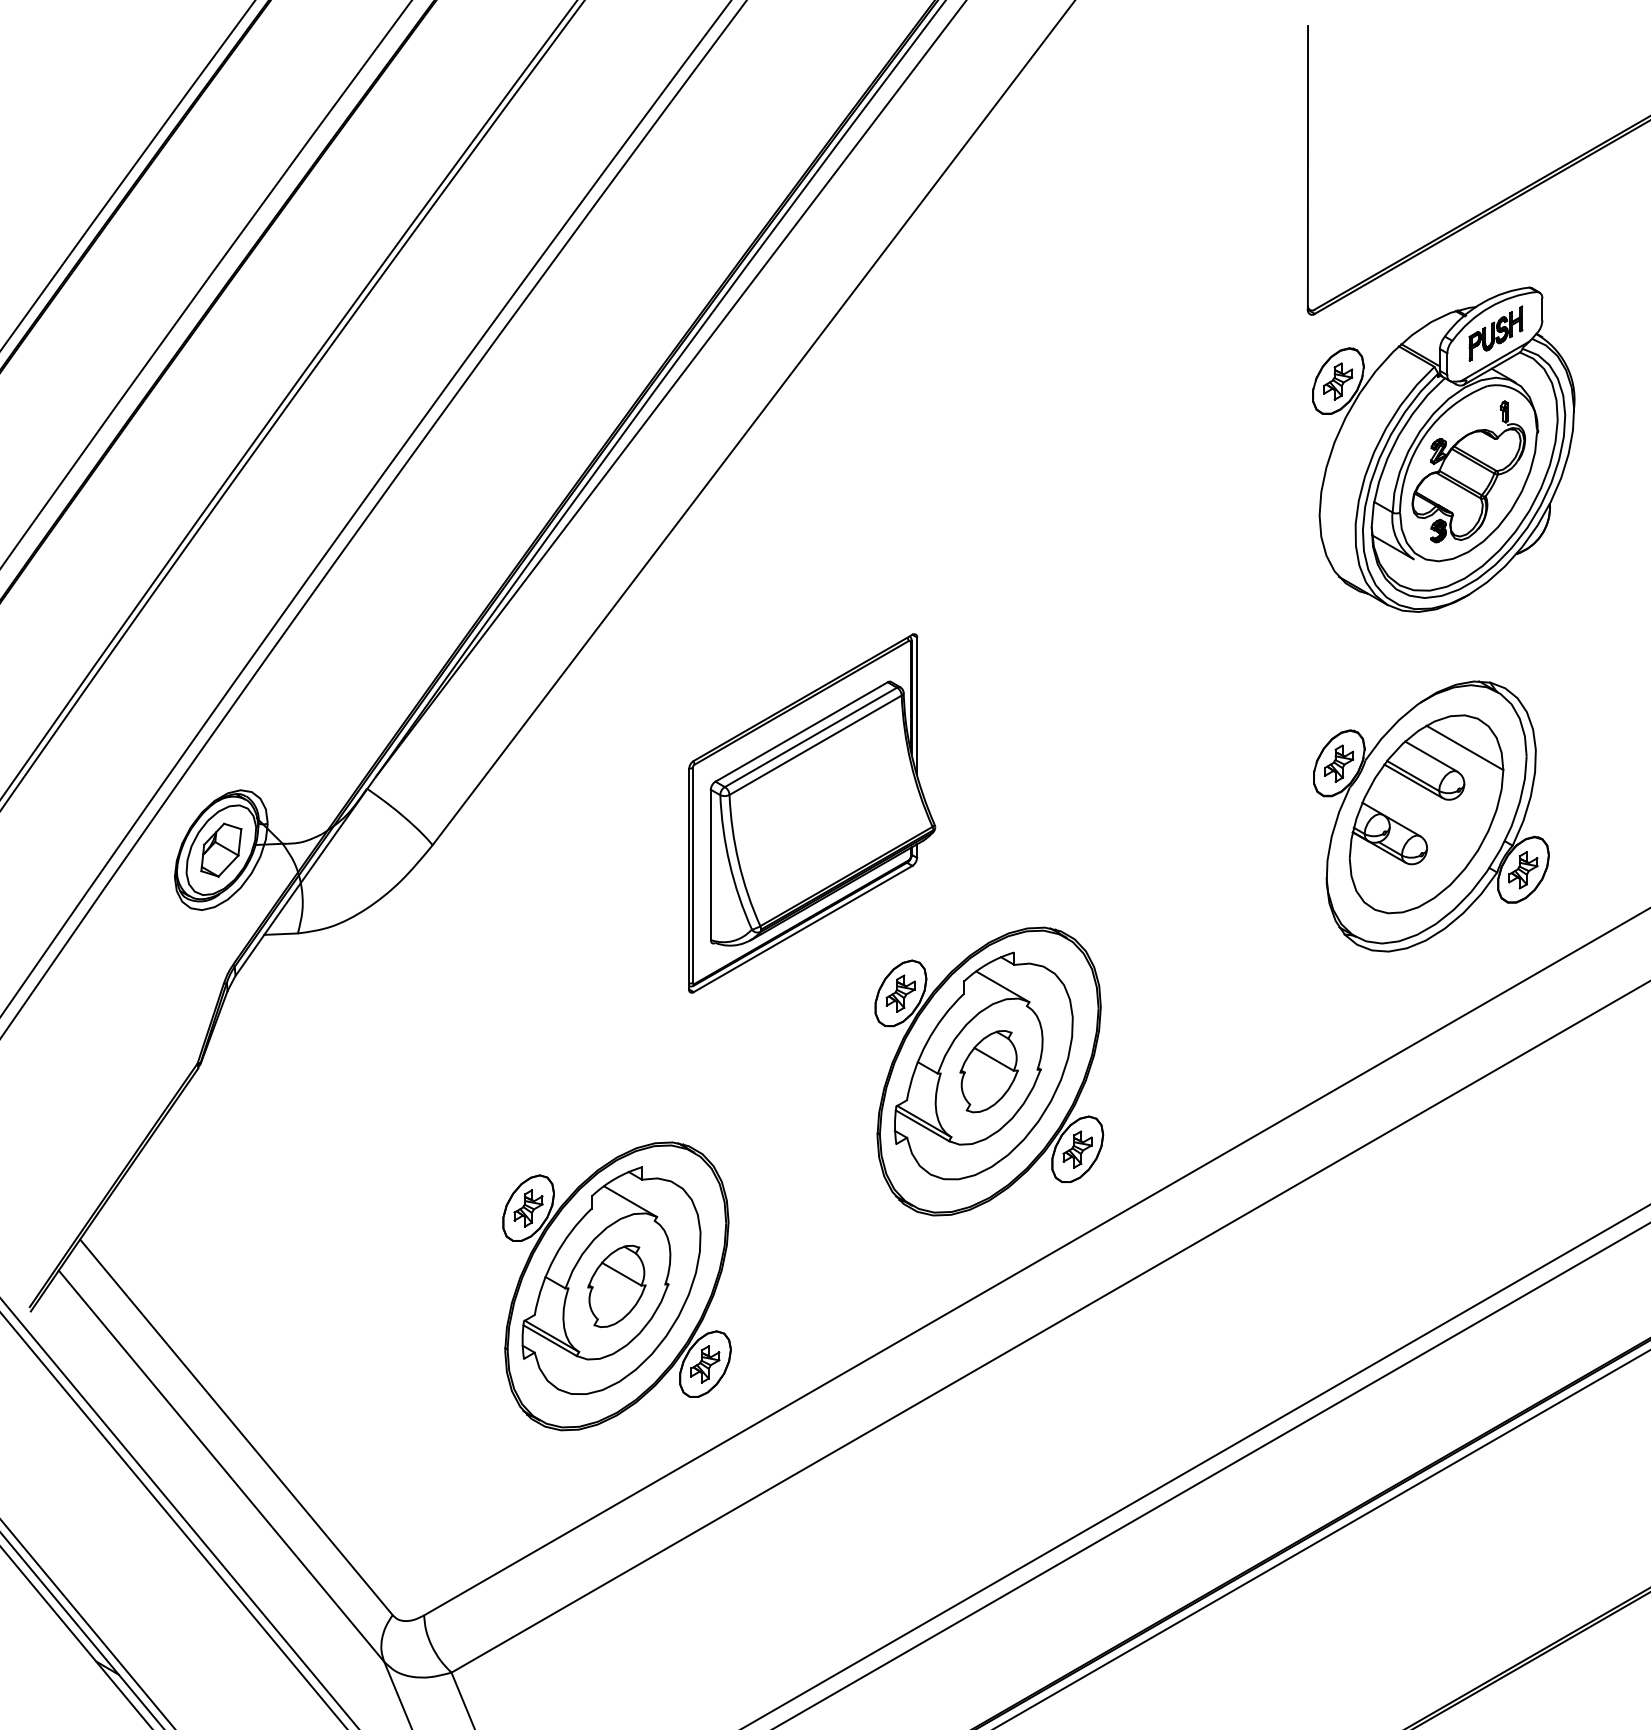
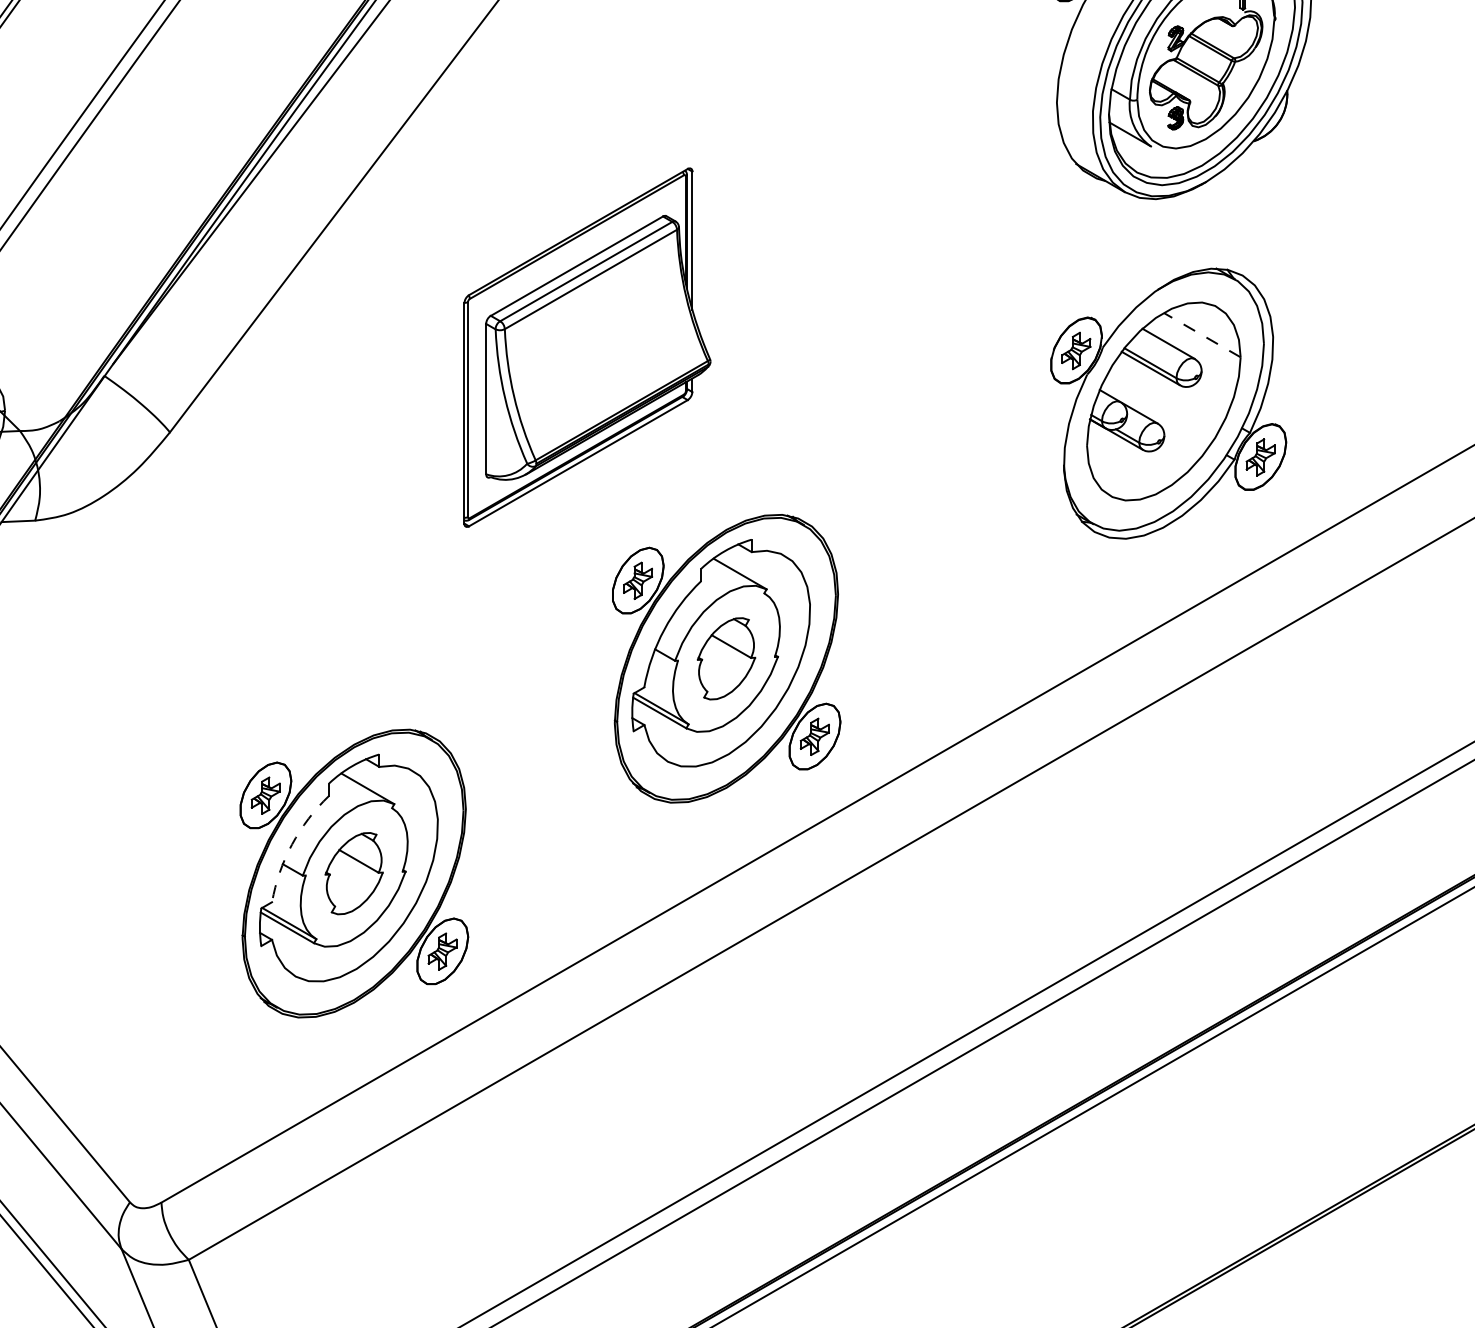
line: (1464, 747) -> (1201, 334), solid -> dashed
part: (812, 813) -> (587, 347), moved
arc: (554, 1257) -> (291, 844), solid -> dashed

